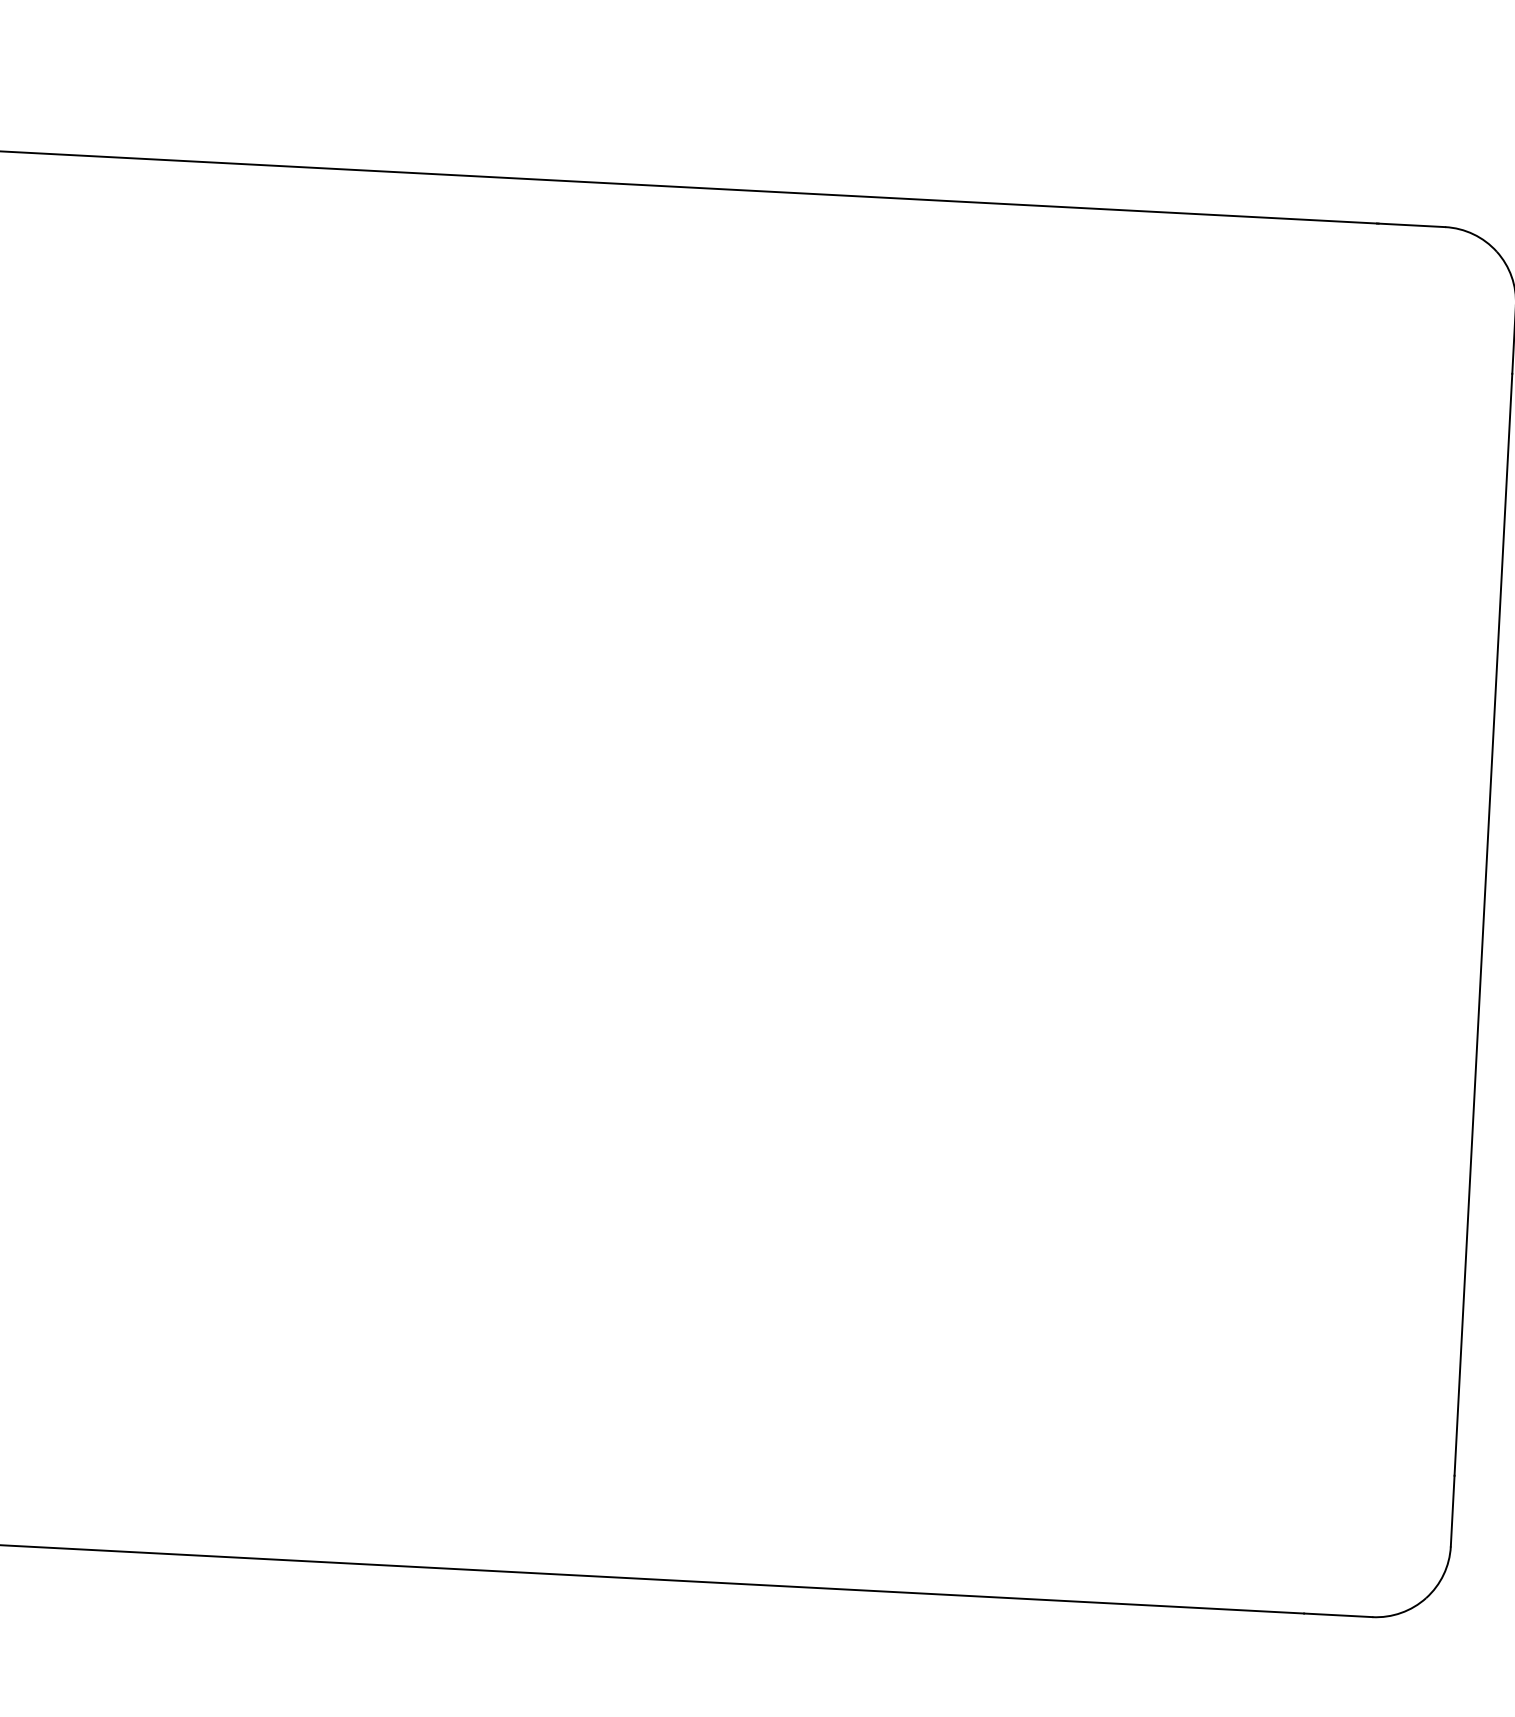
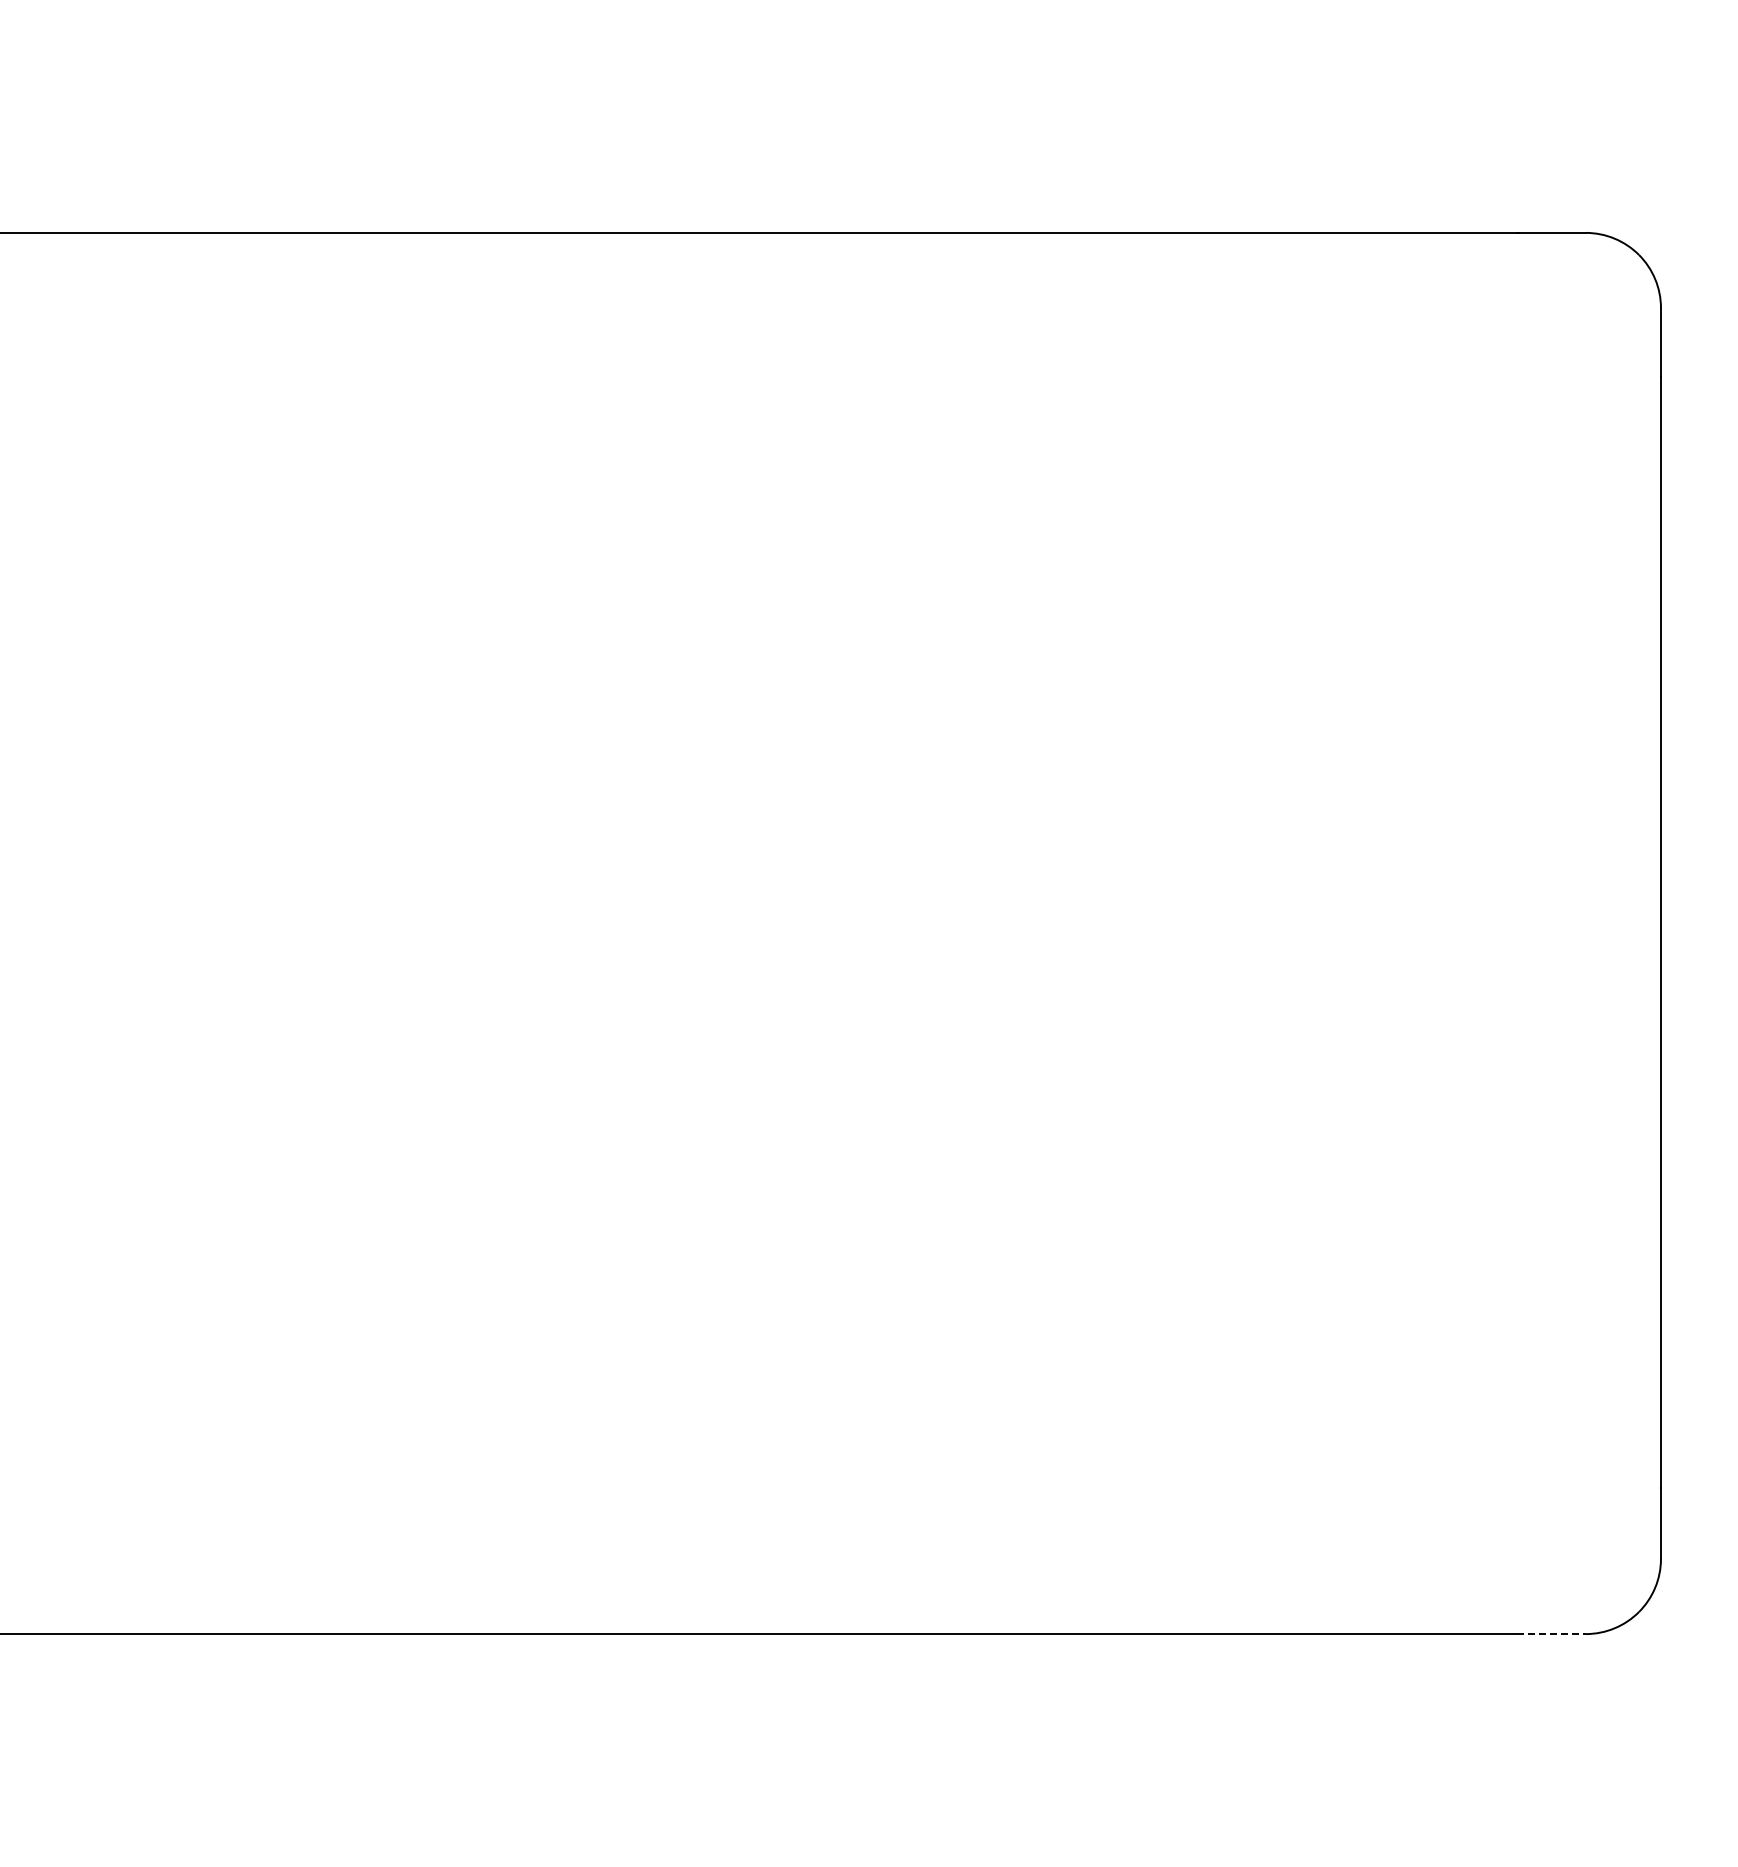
line: (1338, 1615) -> (1551, 1634), solid -> dashed

